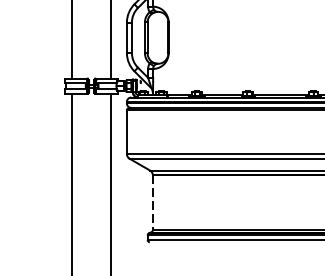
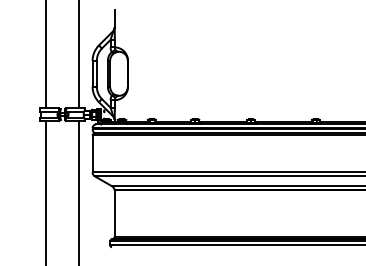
line: (152, 203) -> (114, 214), dashed -> solid

